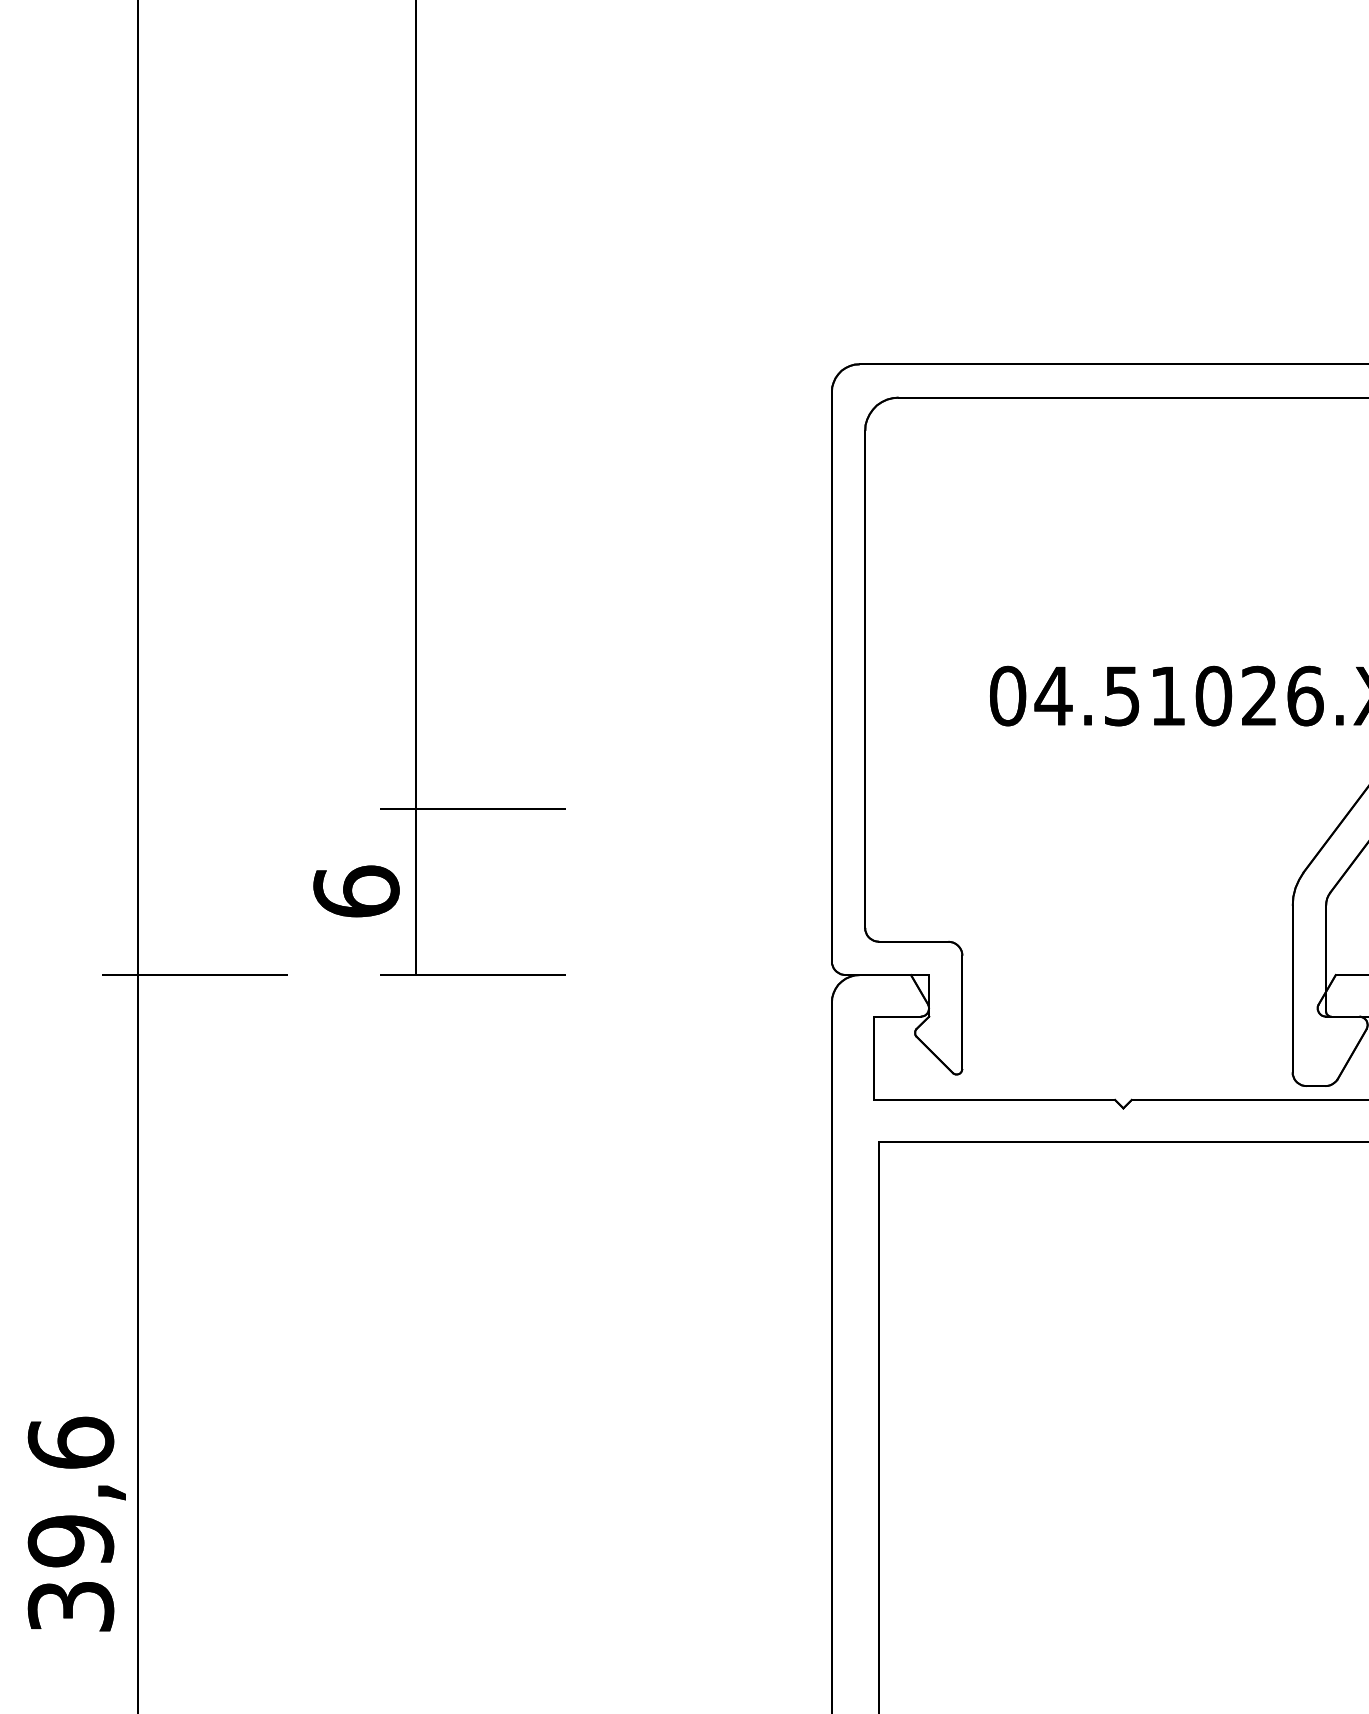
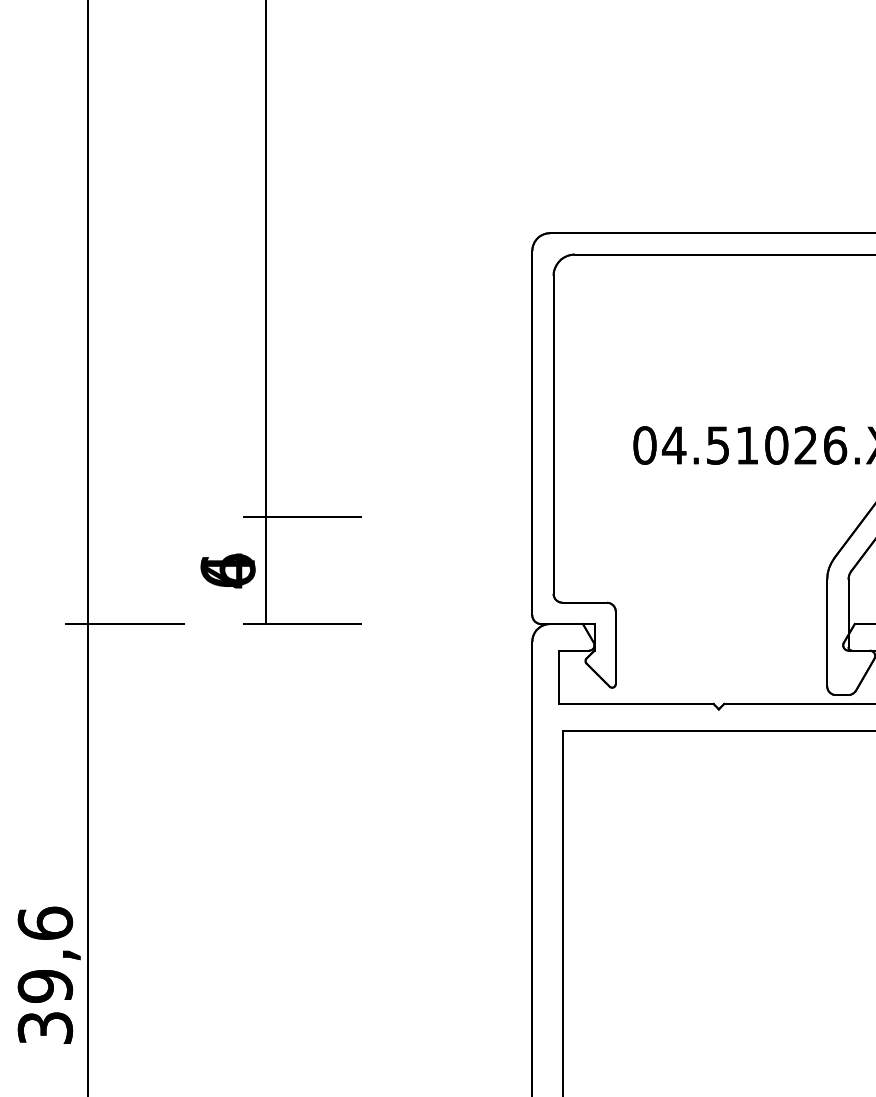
text: (355, 891) -> (227, 570), 6 -> 4

